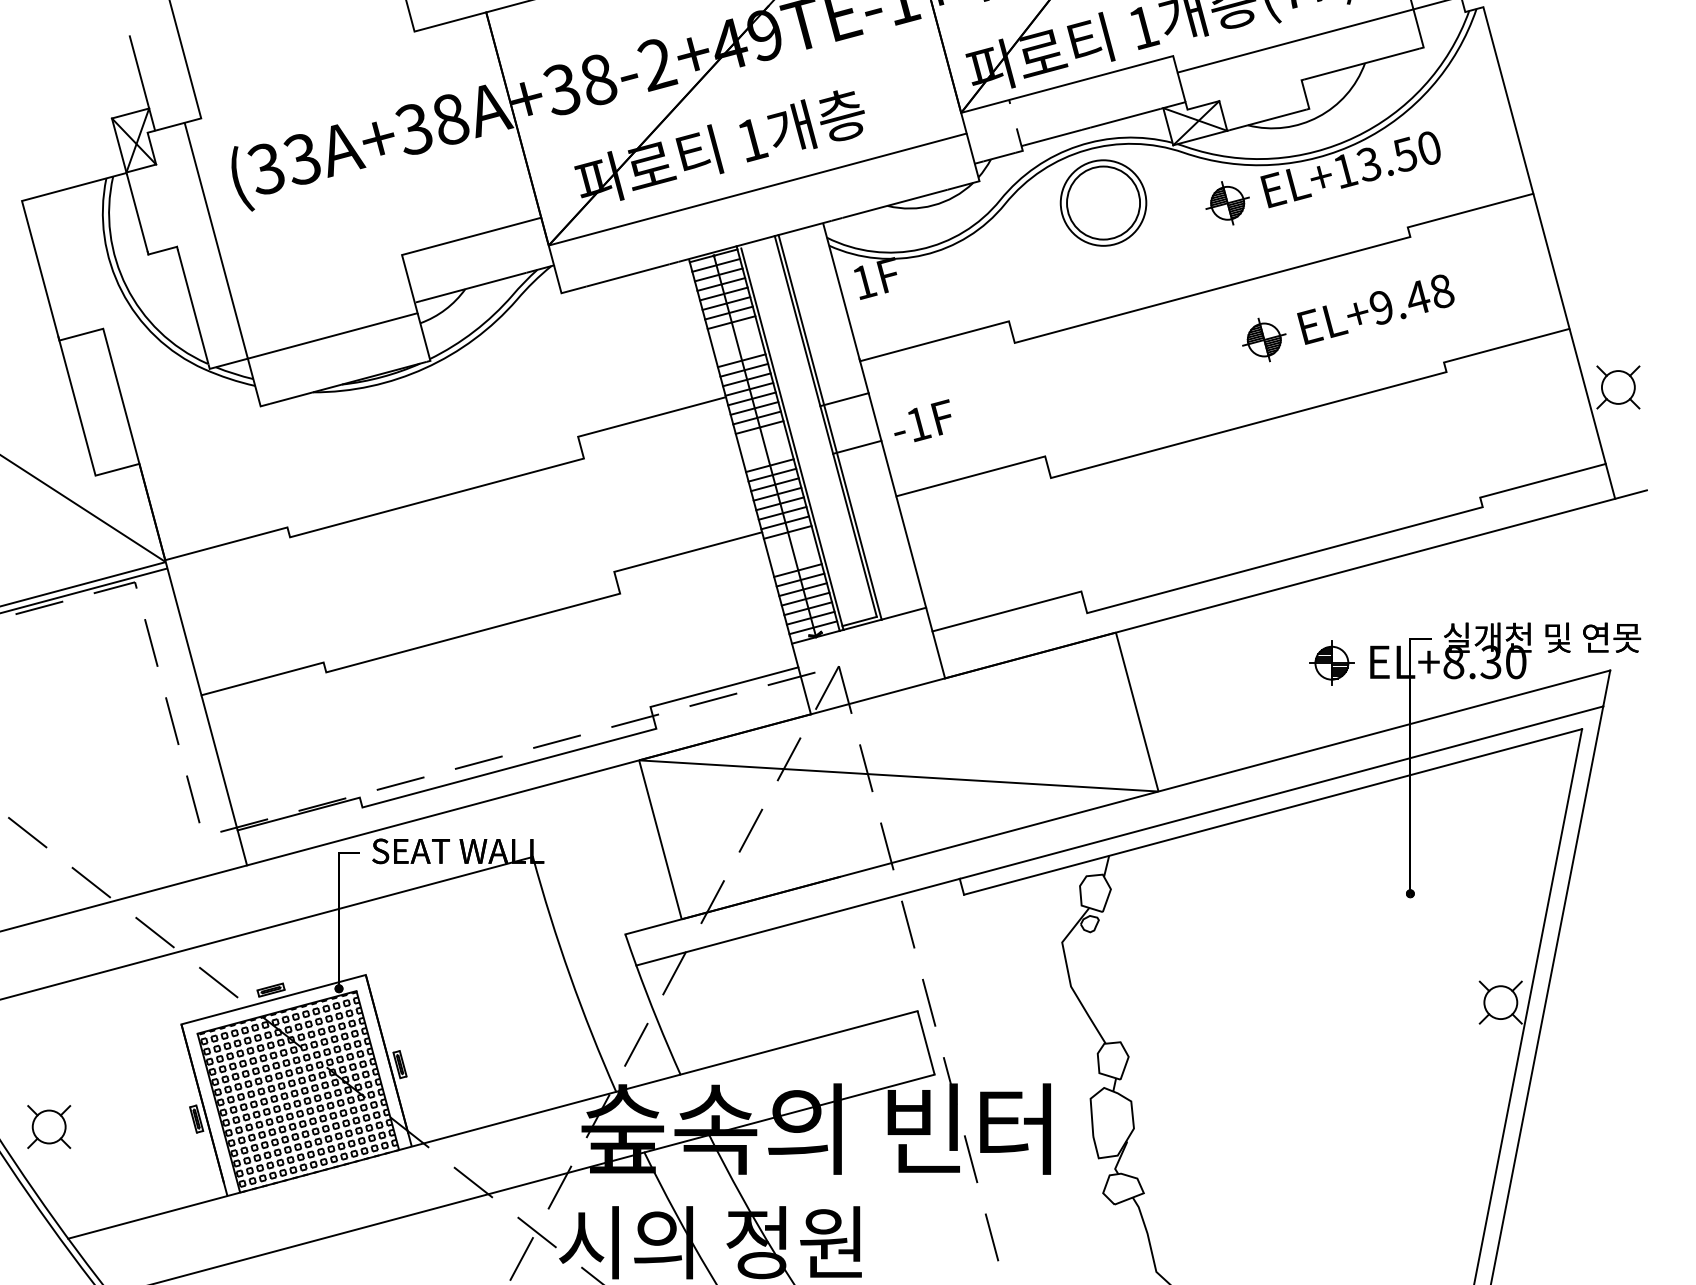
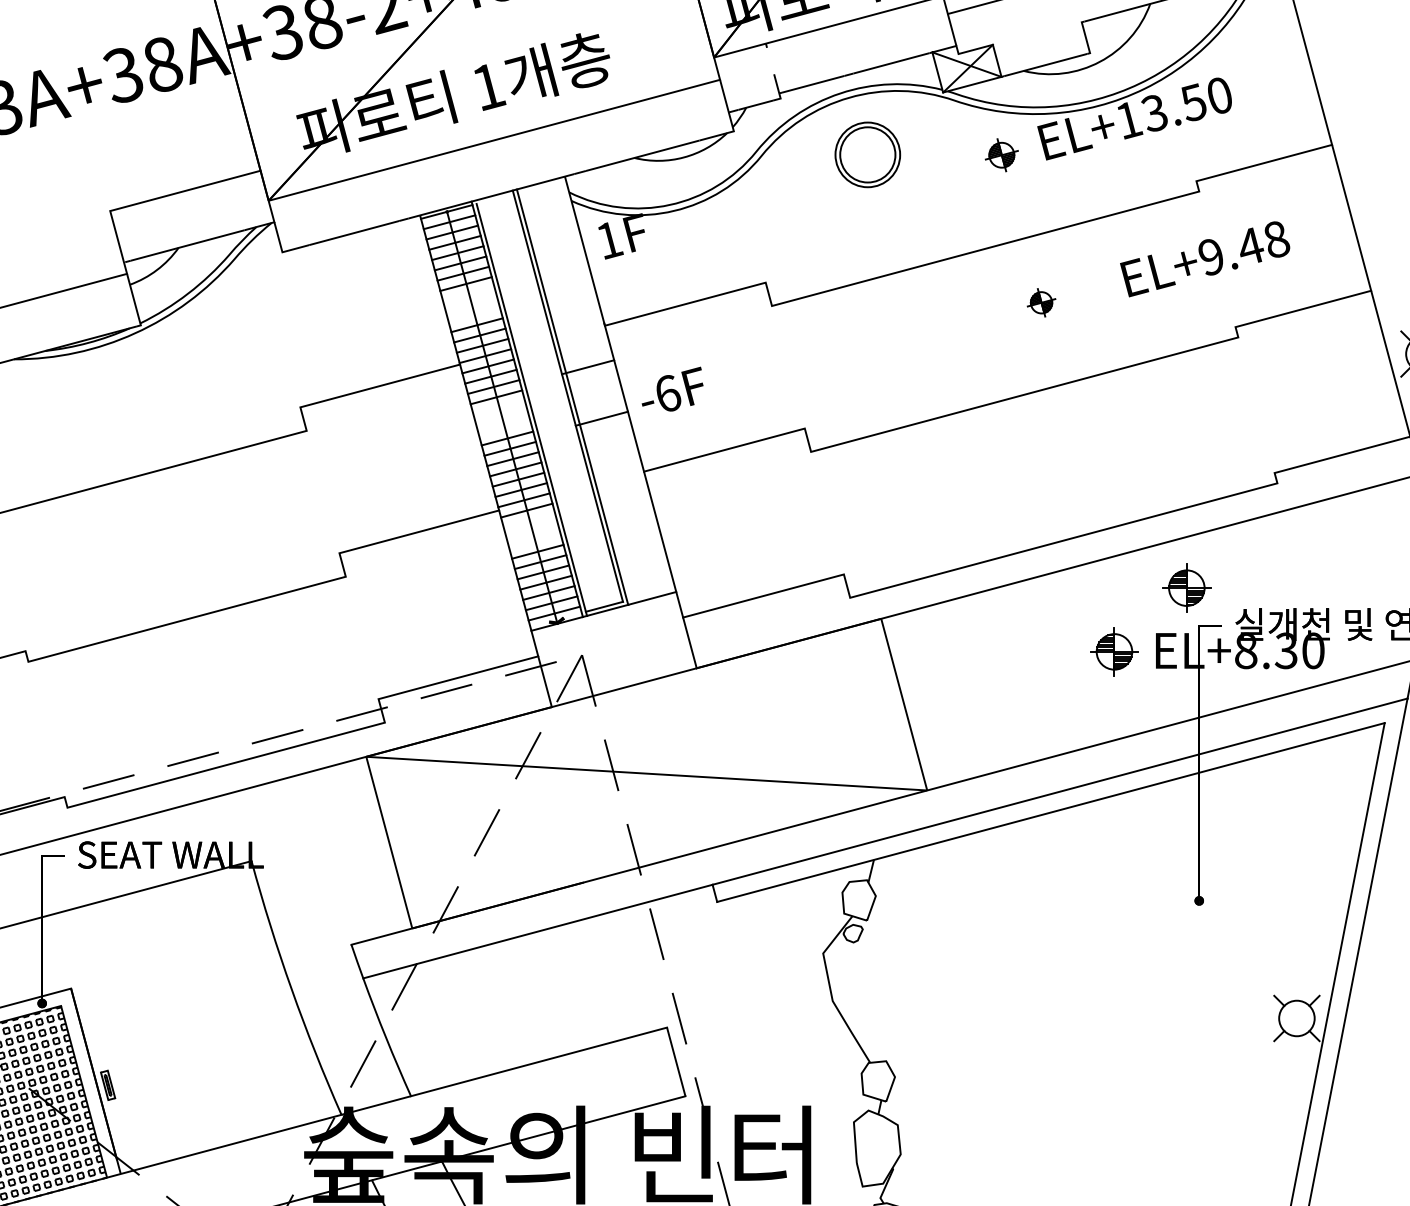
part: (1103, 202) -> (867, 154), size x0.7
part: (1227, 203) -> (1001, 155), size x0.7
text: (1375, 309) -> (1204, 259), moved
part: (1264, 339) -> (1041, 302), size x0.6
text: (919, 424) -> (669, 394), -1F -> -6F
part: (1398, 603) -> (1186, 587), added

